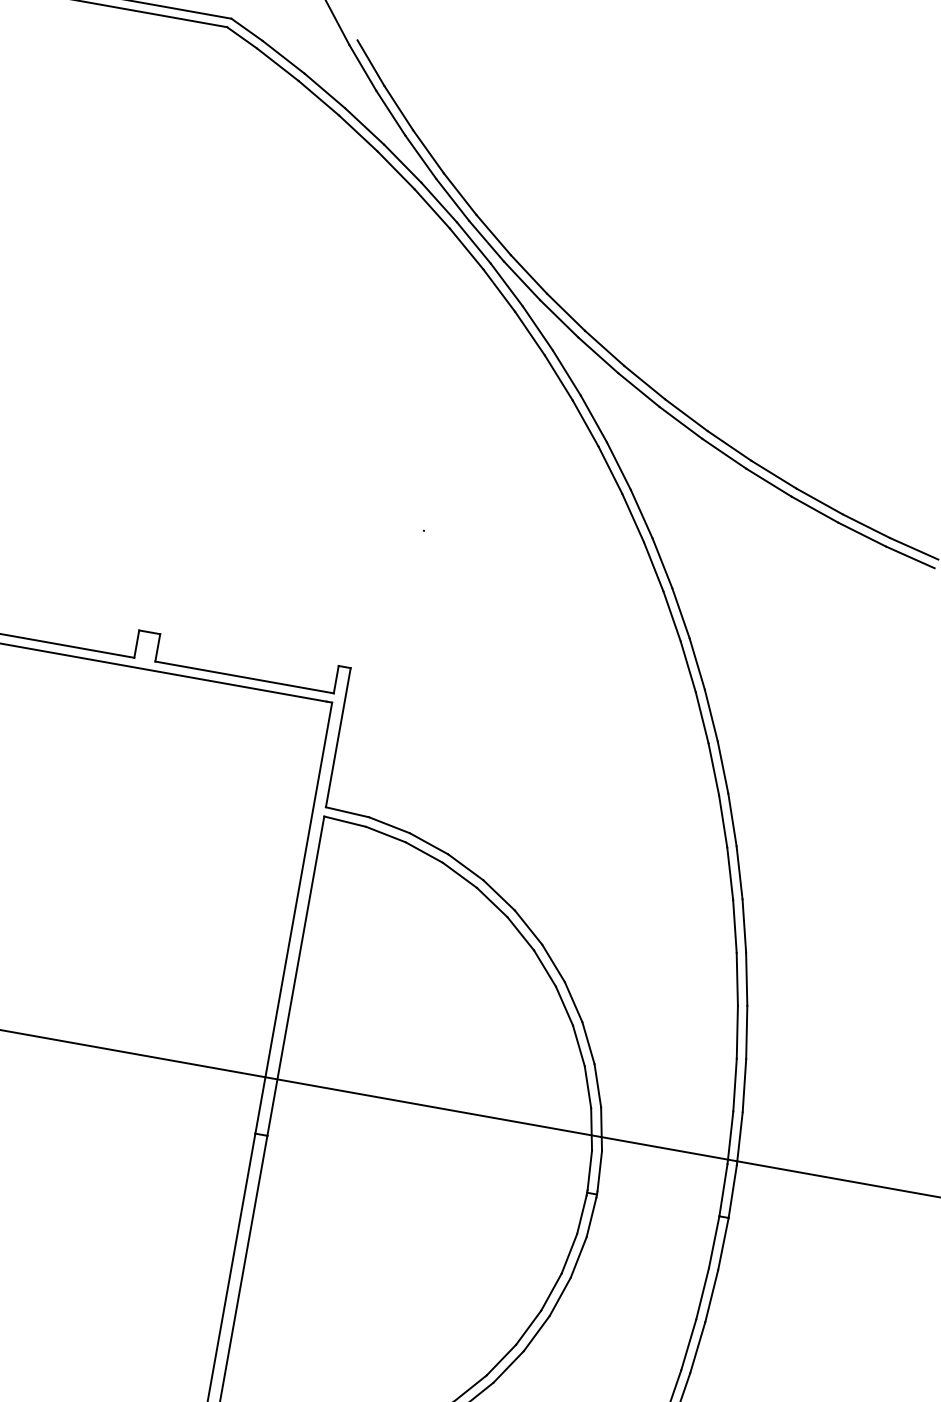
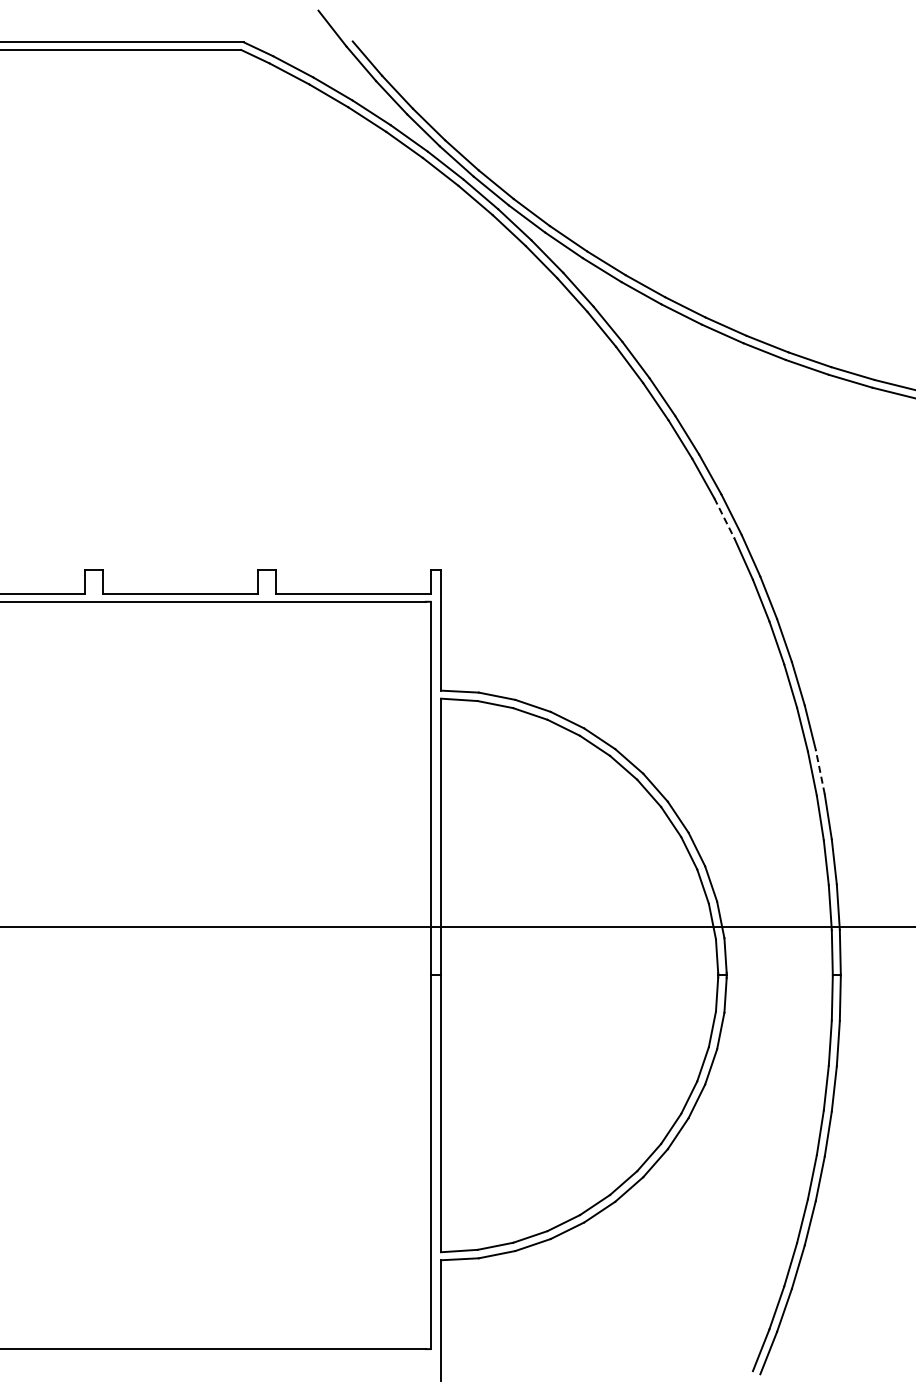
line: (688, 666) -> (724, 518), solid -> dashed
line: (746, 979) -> (820, 772), solid -> dashed

